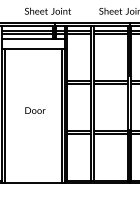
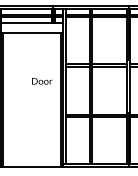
text: (35, 110) -> (42, 81), moved

